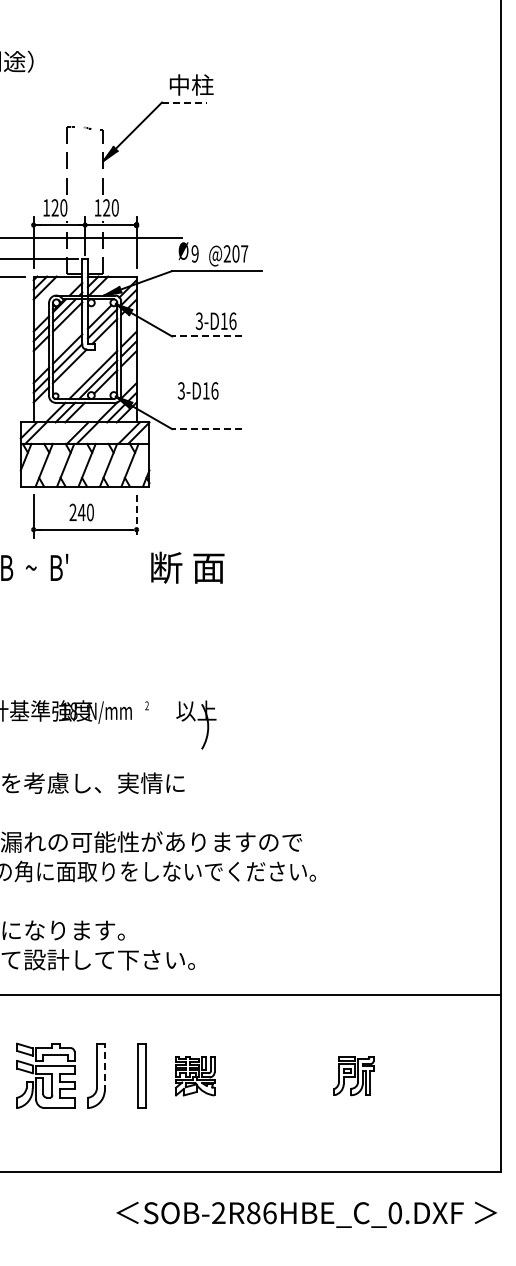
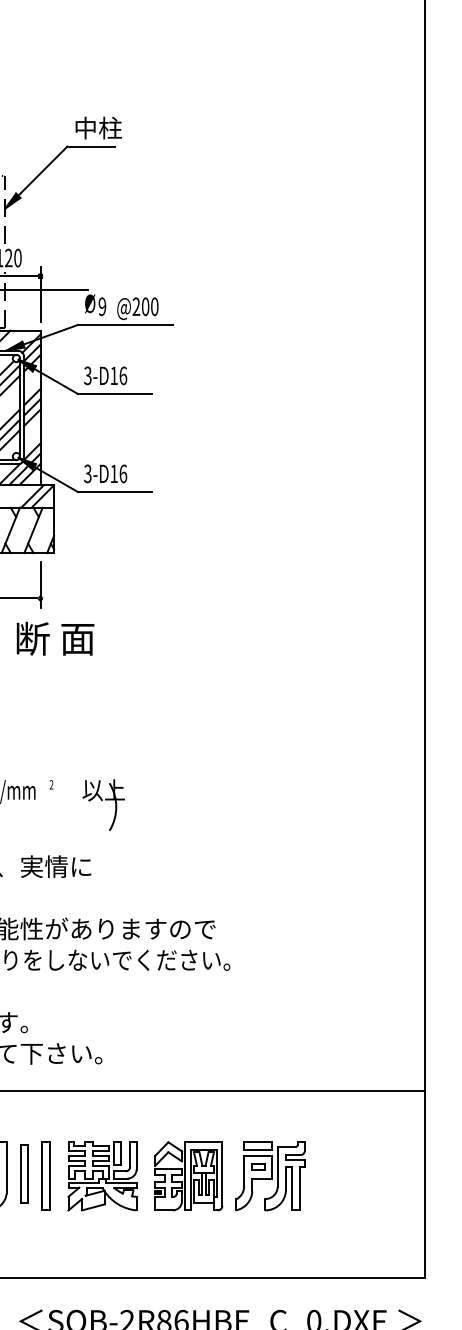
line: (184, 102) -> (91, 146), dashed -> solid
text: (244, 253) -> (154, 306), @207 -> @200
text: (215, 320) -> (104, 375), moved
line: (206, 336) -> (114, 394), dashed -> solid
text: (197, 390) -> (104, 473), moved
line: (206, 429) -> (114, 492), dashed -> solid
line: (136, 517) -> (40, 585), dashed -> solid
text: (187, 567) -> (55, 638), moved
line: (104, 1067) -> (6, 1167), dashed -> solid
part: (121, 1073) -> (24, 1173), added
part: (276, 1075) -> (188, 1175), added
part: (353, 1075) -> (269, 1175), size x1.67
part: (195, 1076) -> (102, 1176), size x1.67

